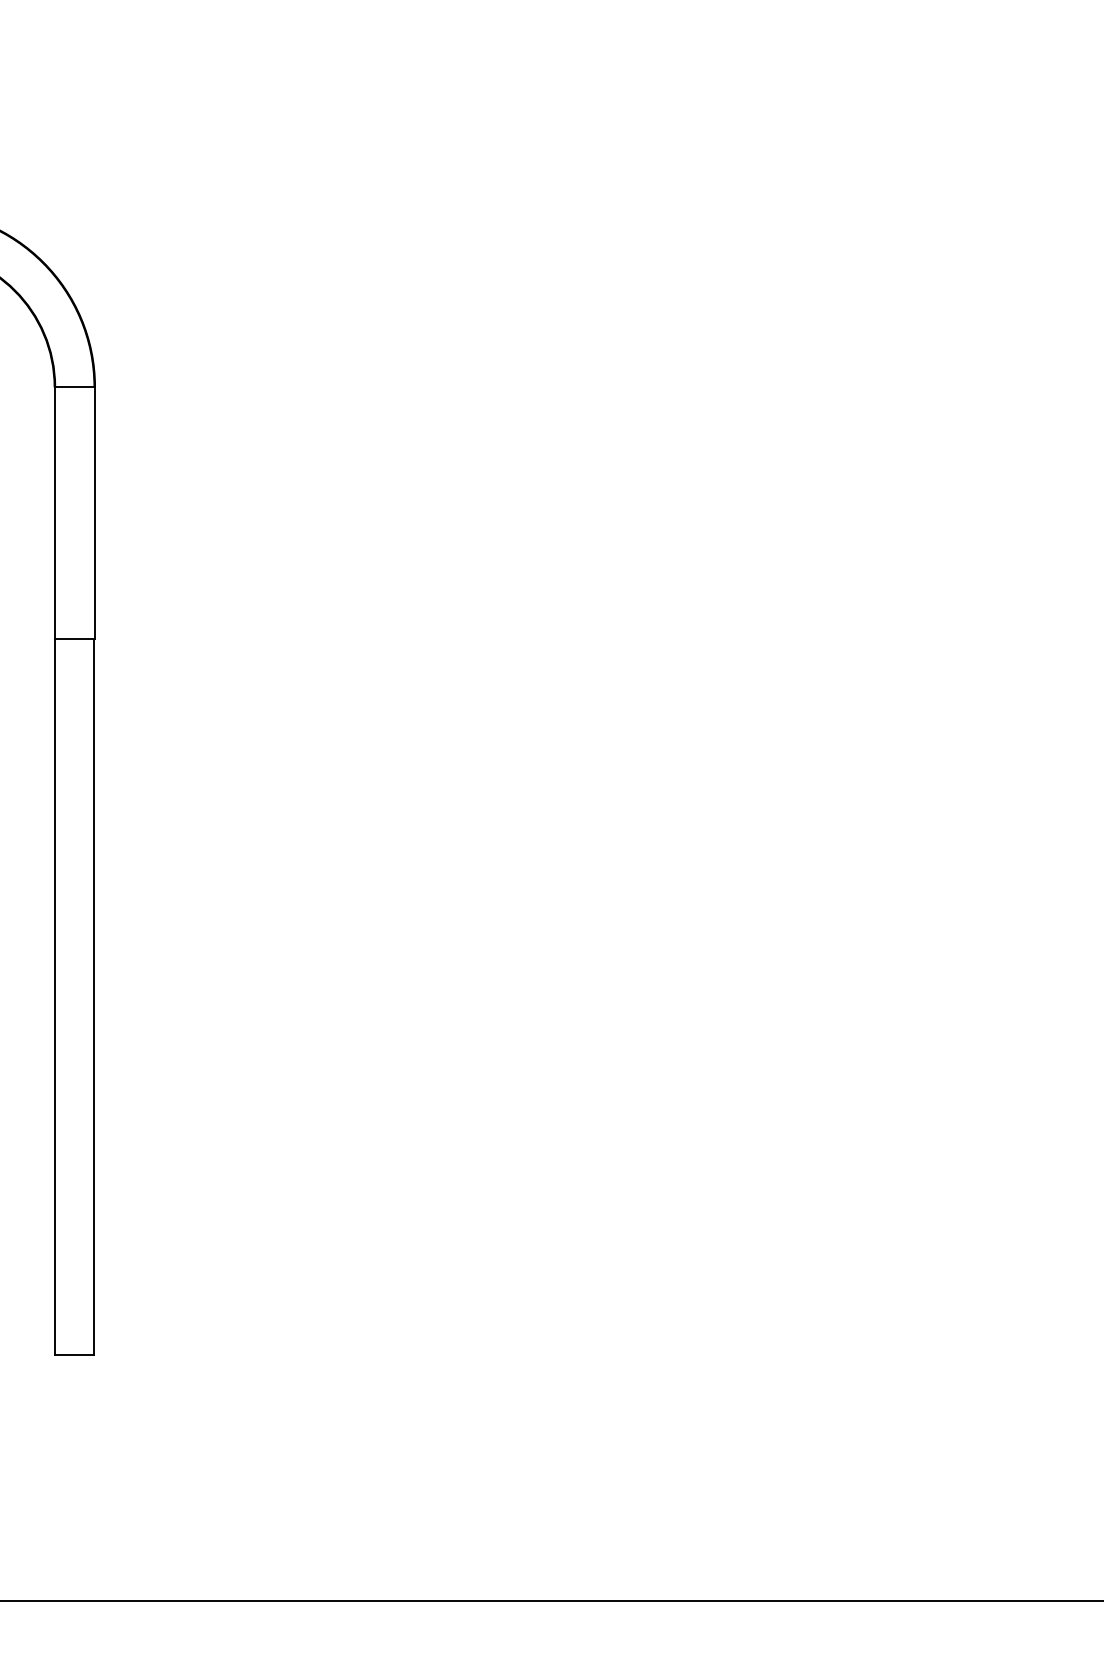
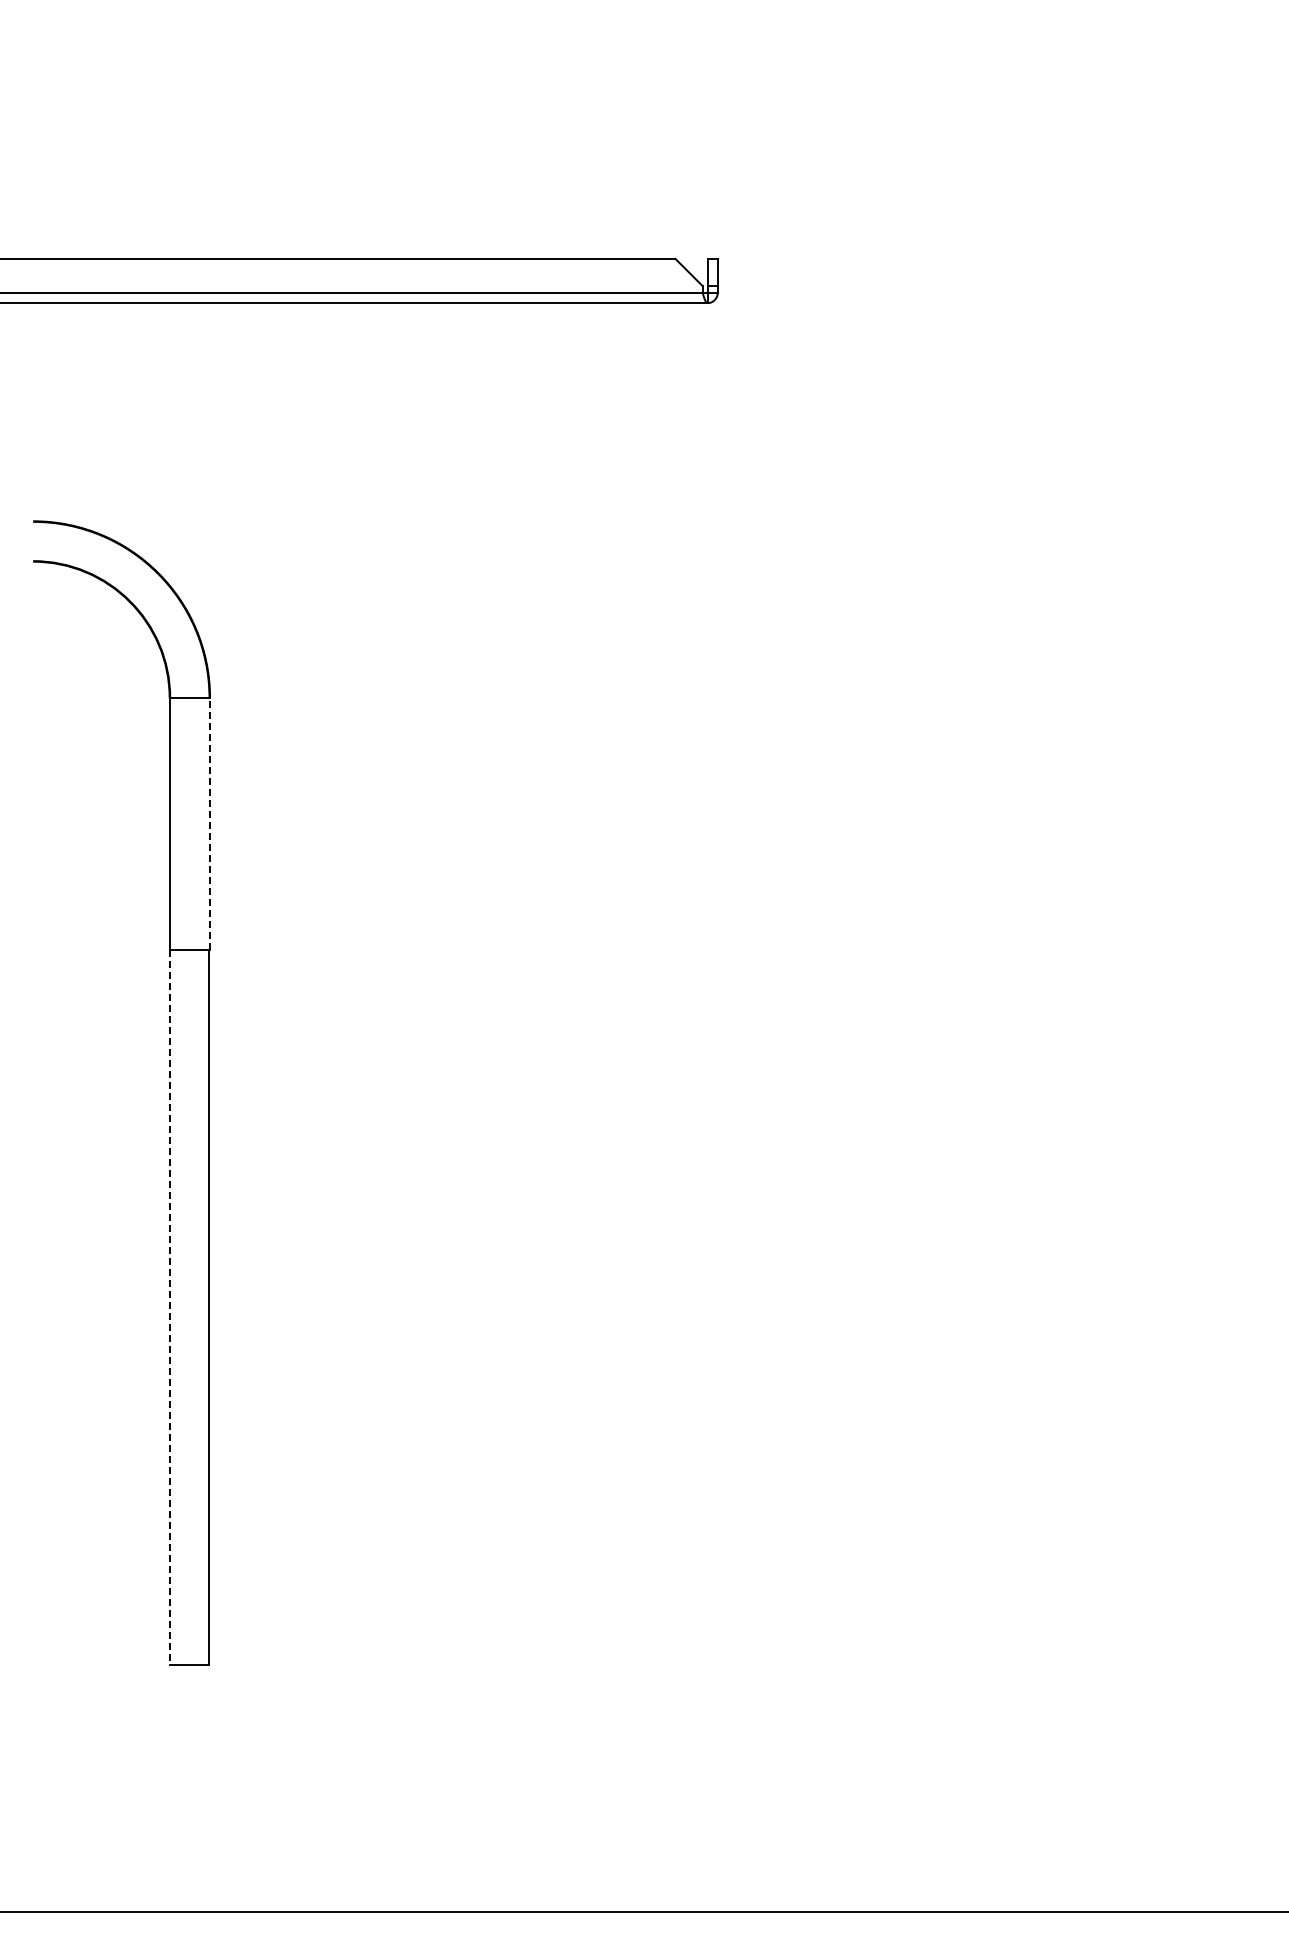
line: (95, 512) -> (210, 823), solid -> dashed
line: (55, 996) -> (170, 1307), solid -> dashed

